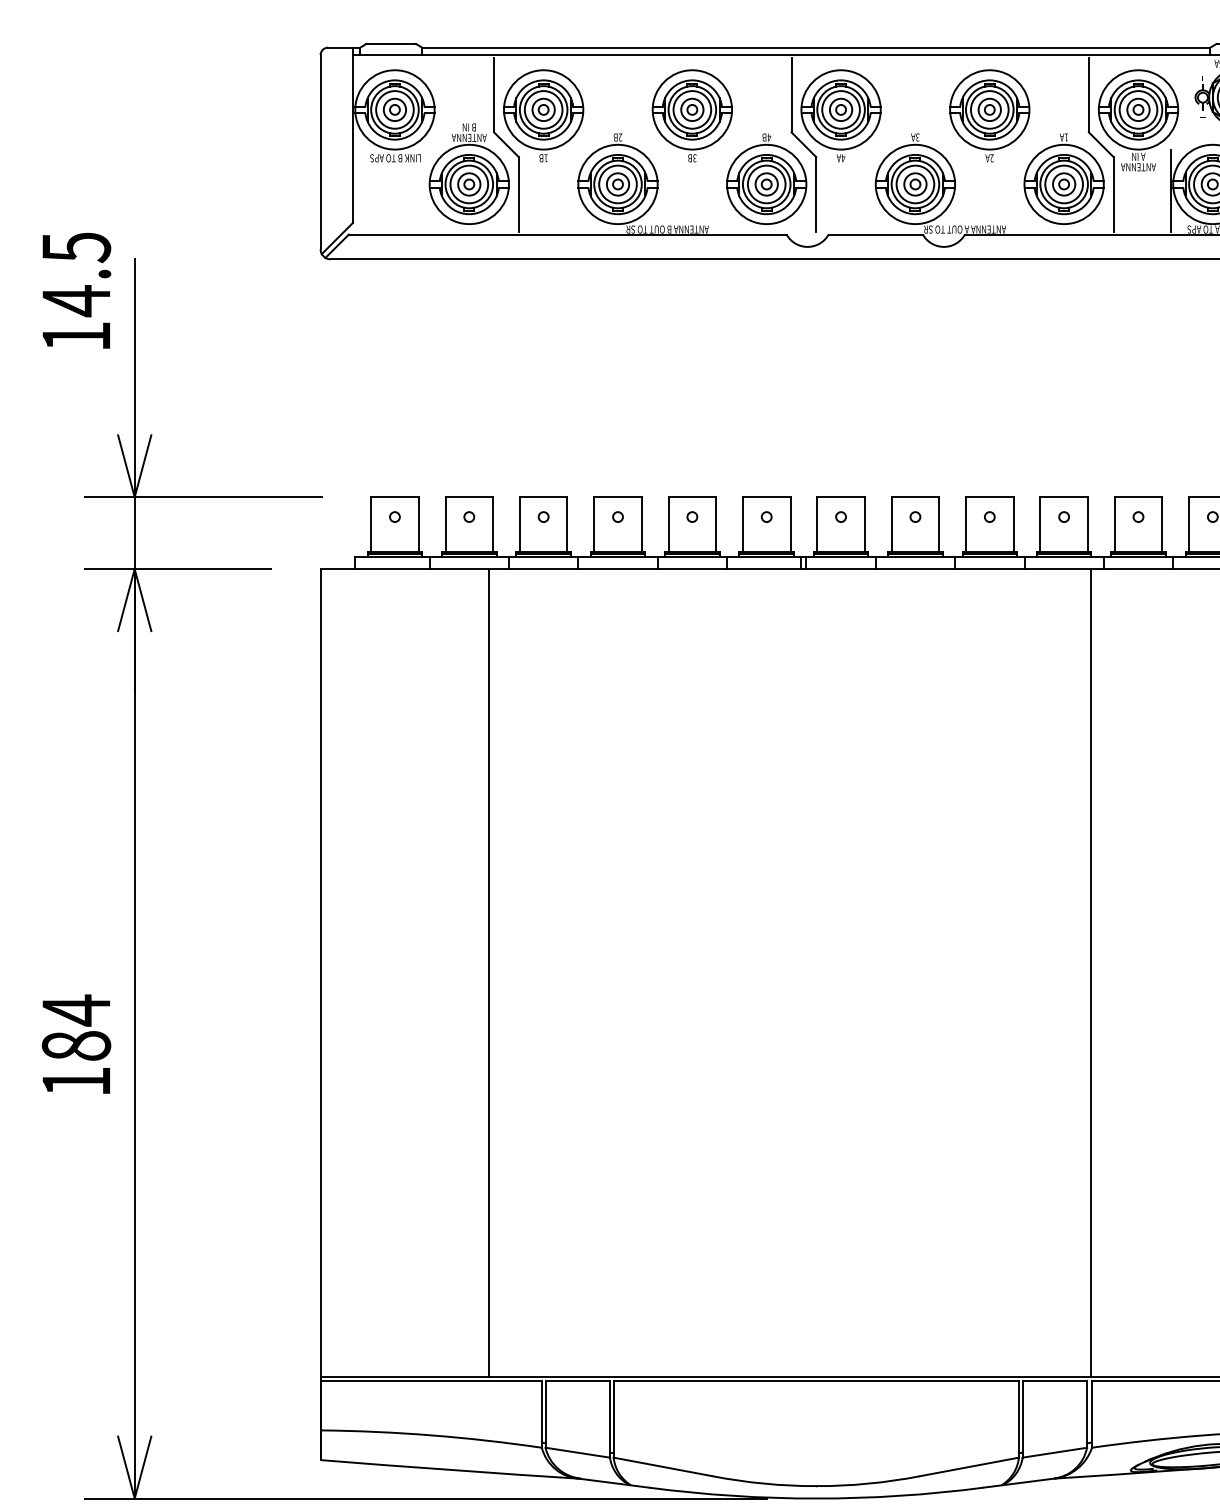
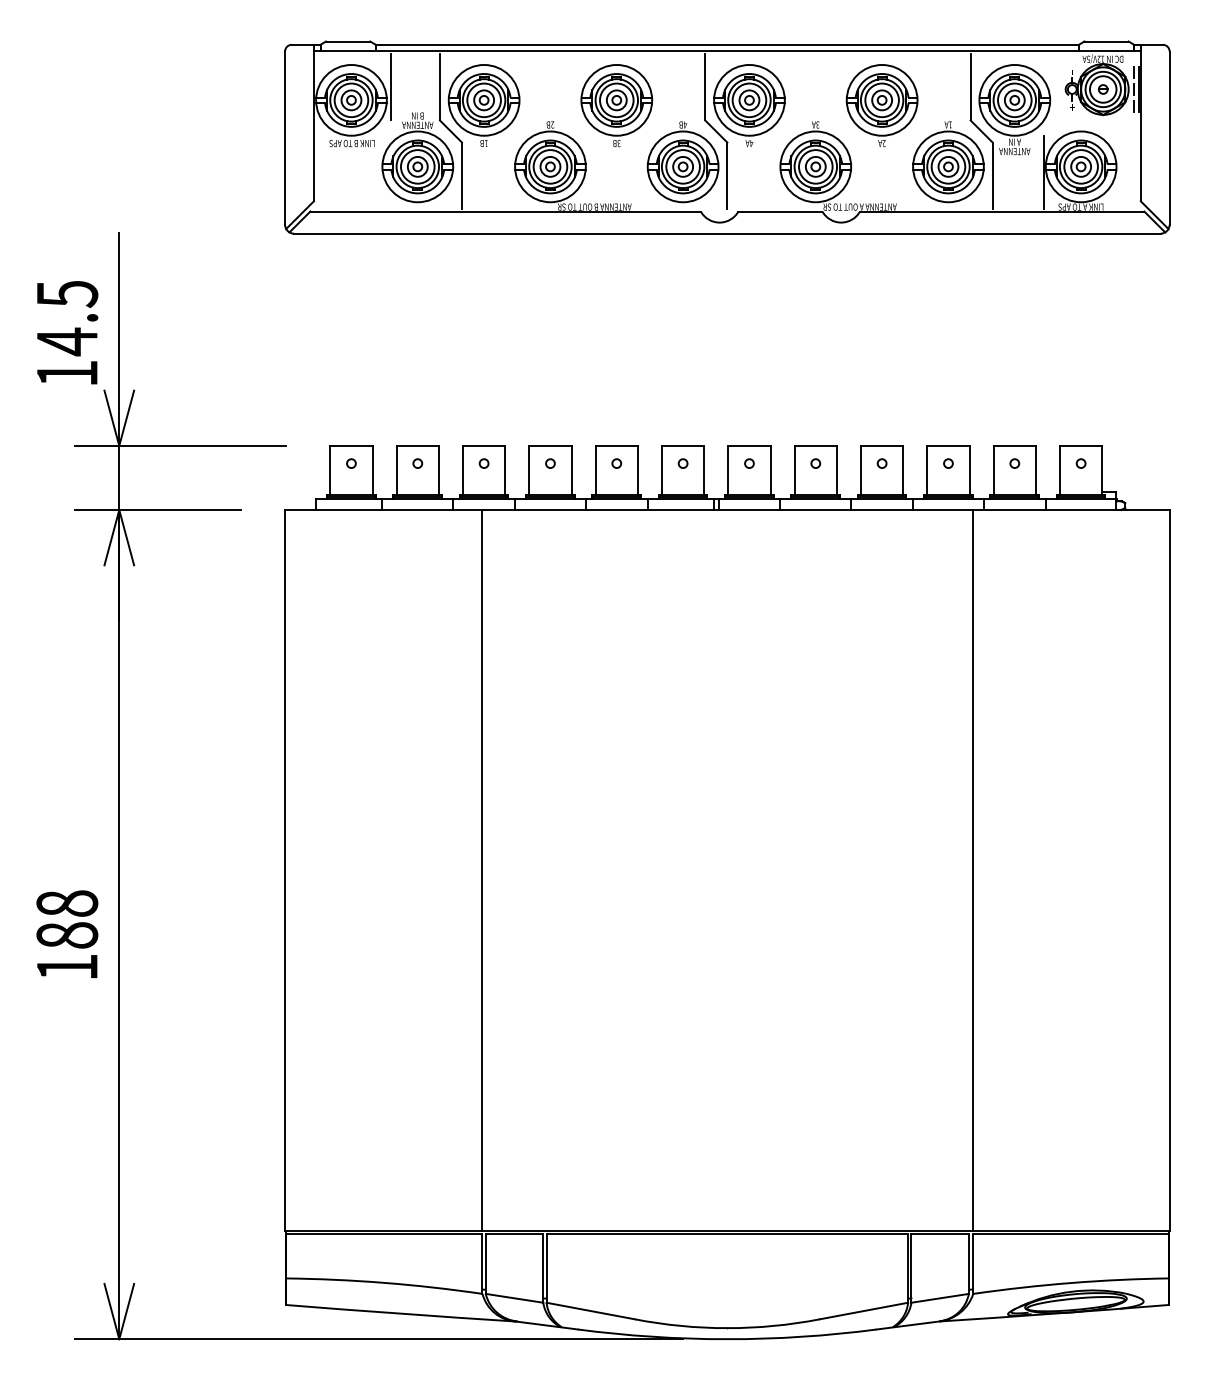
line: (439, 95) -> (391, 87), added
text: (76, 290) -> (67, 332), moved
line: (488, 973) -> (481, 870), moved
text: (76, 1010) -> (67, 903), 184 -> 188

